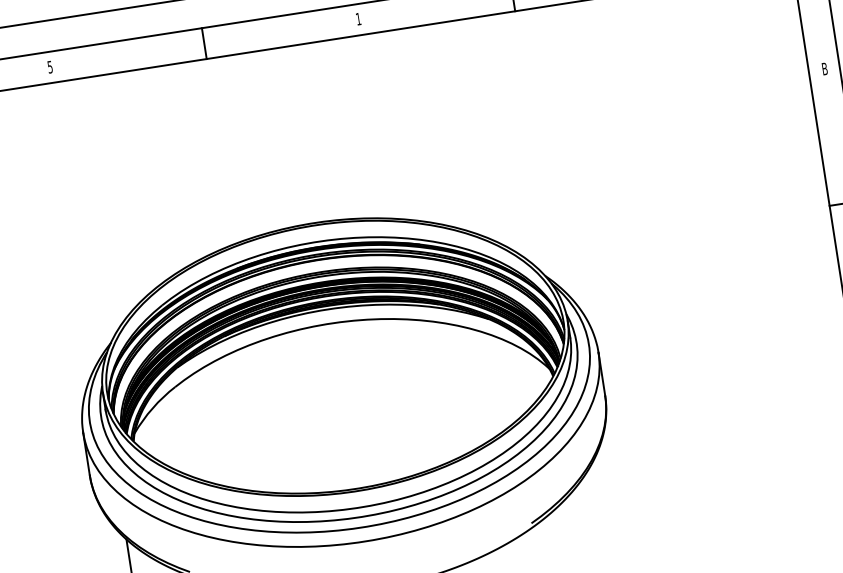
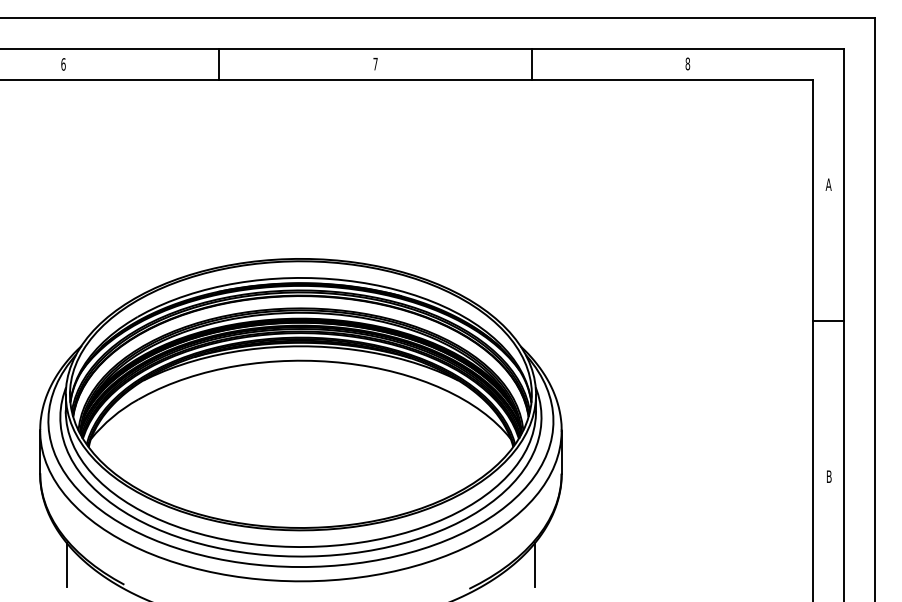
text: (358, 18) -> (375, 63), 1 -> 7
text: (50, 67) -> (63, 64), 5 -> 6
text: (824, 68) -> (828, 184), B -> A
line: (593, 489) -> (535, 564), added

